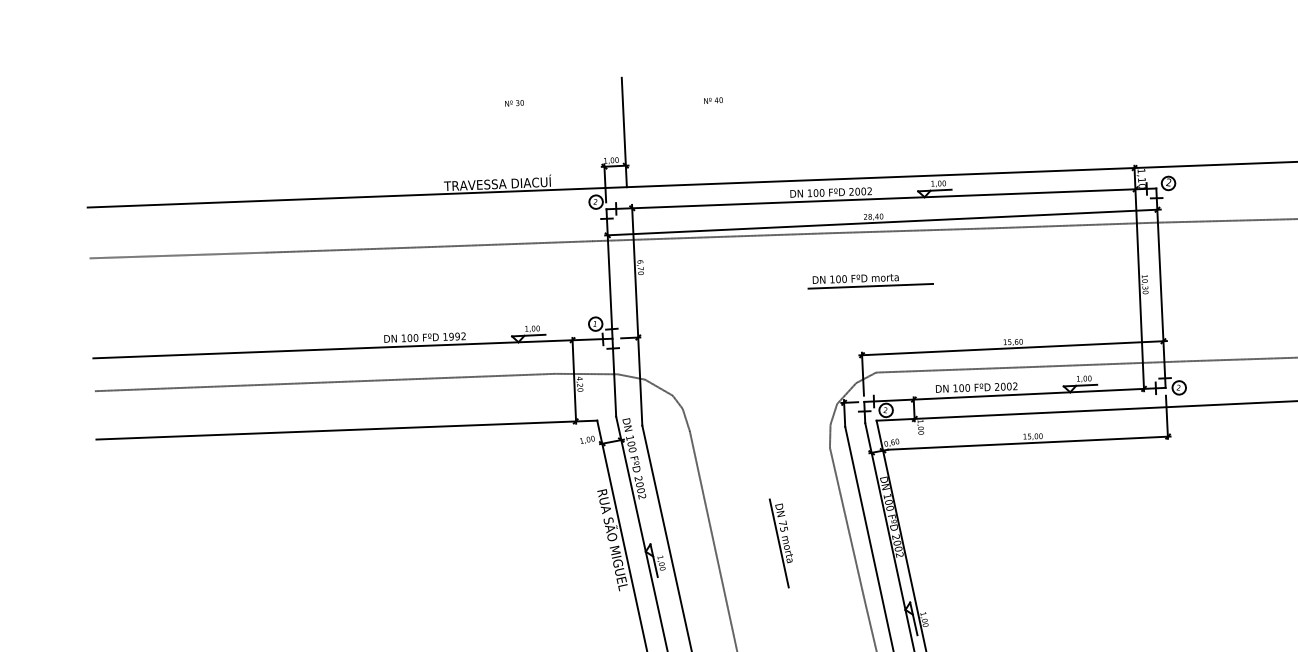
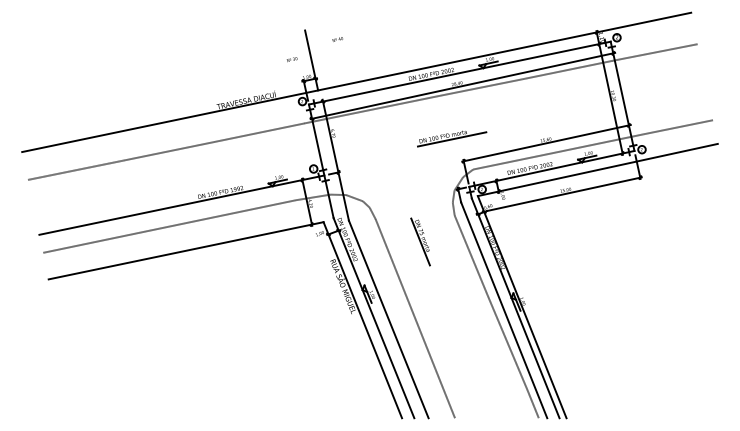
text: (712, 100) -> (337, 39), moved
text: (513, 102) -> (291, 59), moved
part: (871, 284) -> (452, 138), moved
part: (779, 542) -> (420, 241), moved

